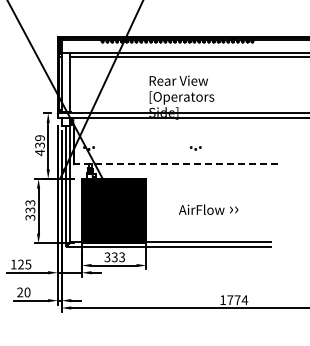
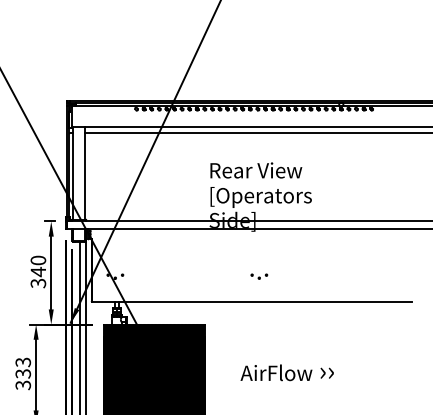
text: (39, 145) -> (37, 272), 439 -> 340
part: (195, 148) -> (258, 276), moved
line: (176, 164) -> (252, 301), dashed -> solid
text: (208, 209) -> (287, 372), moved

